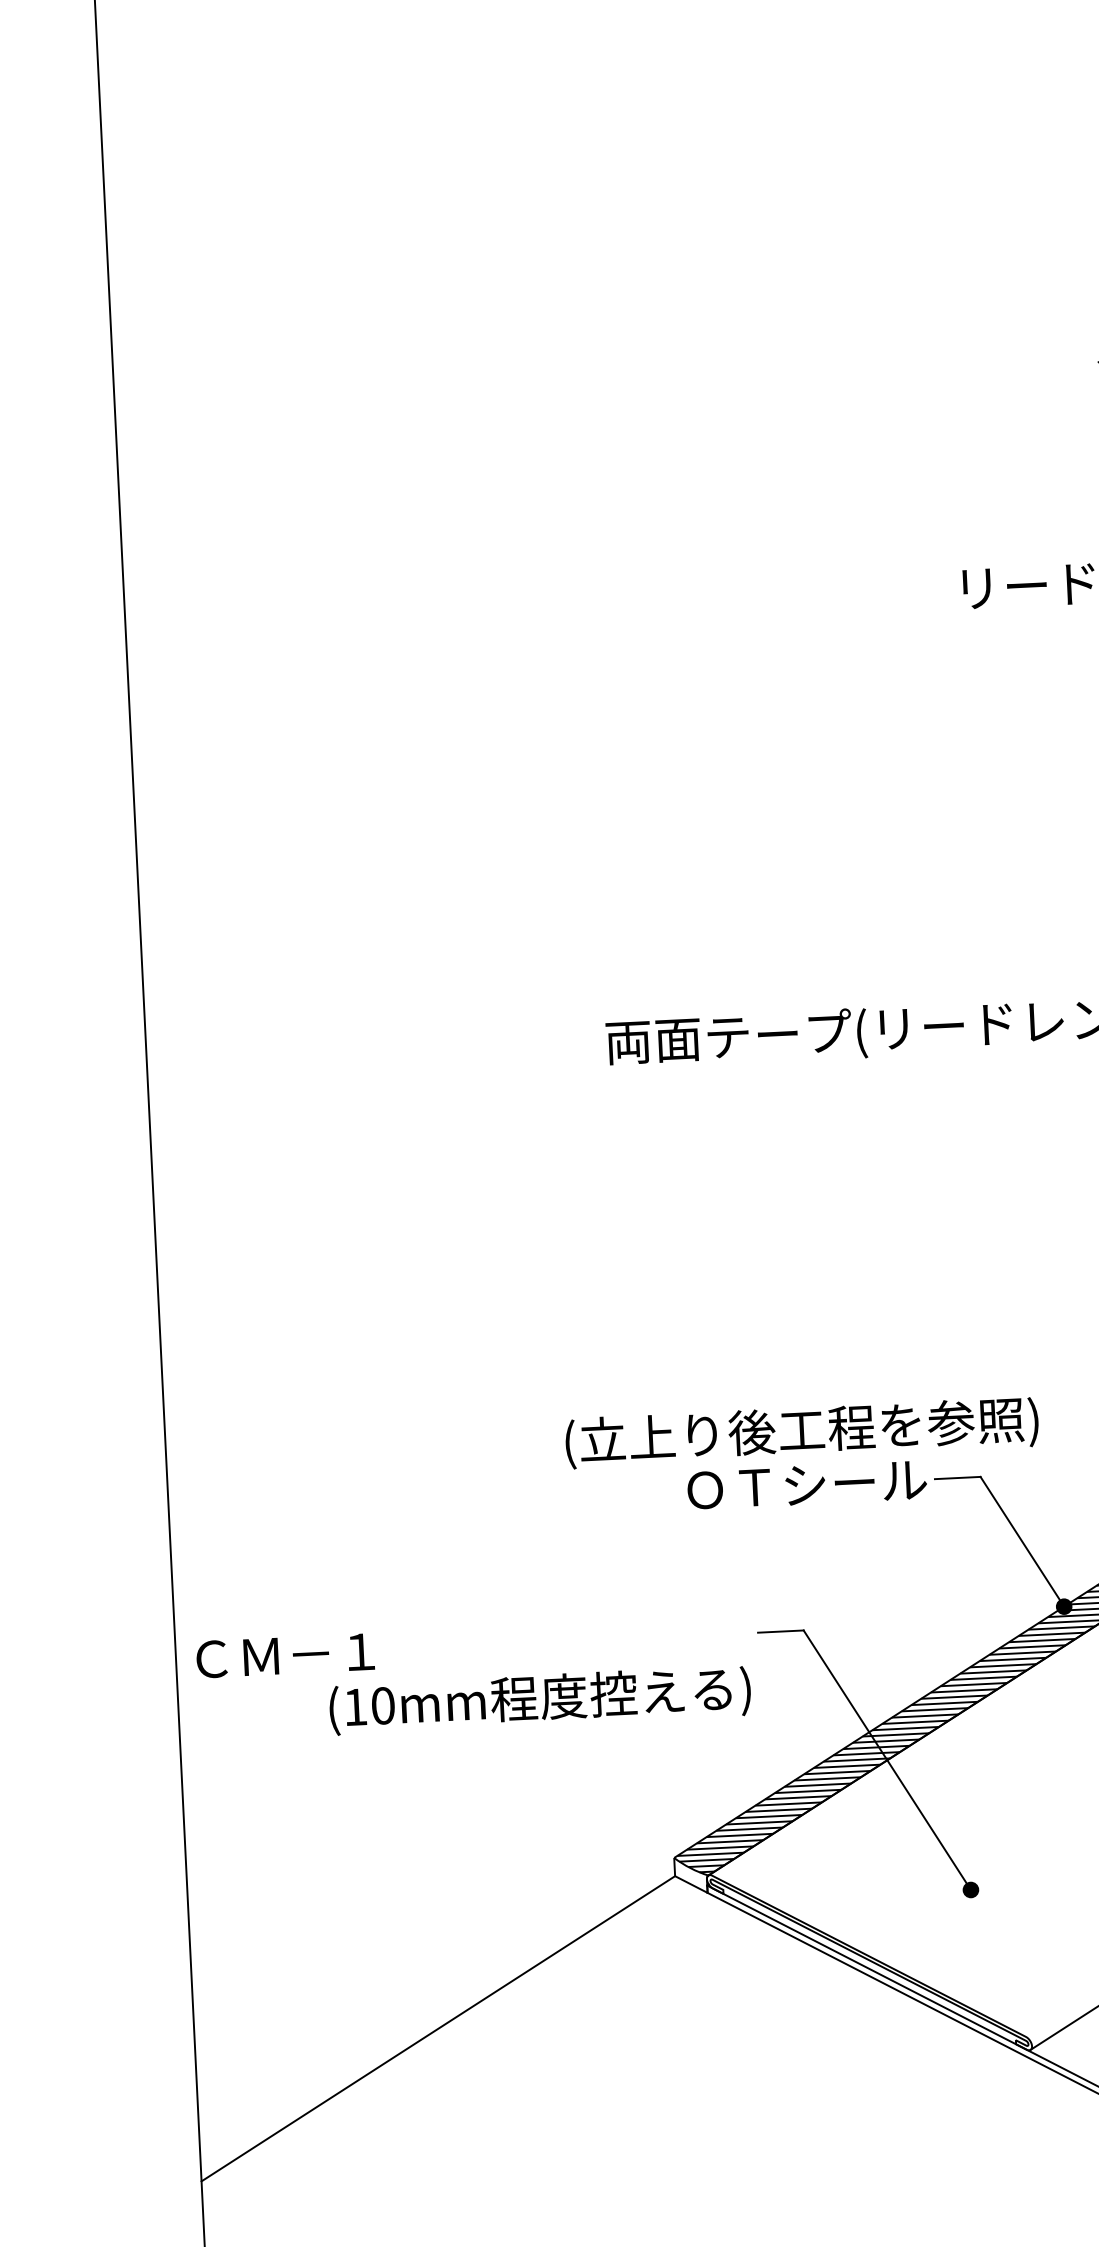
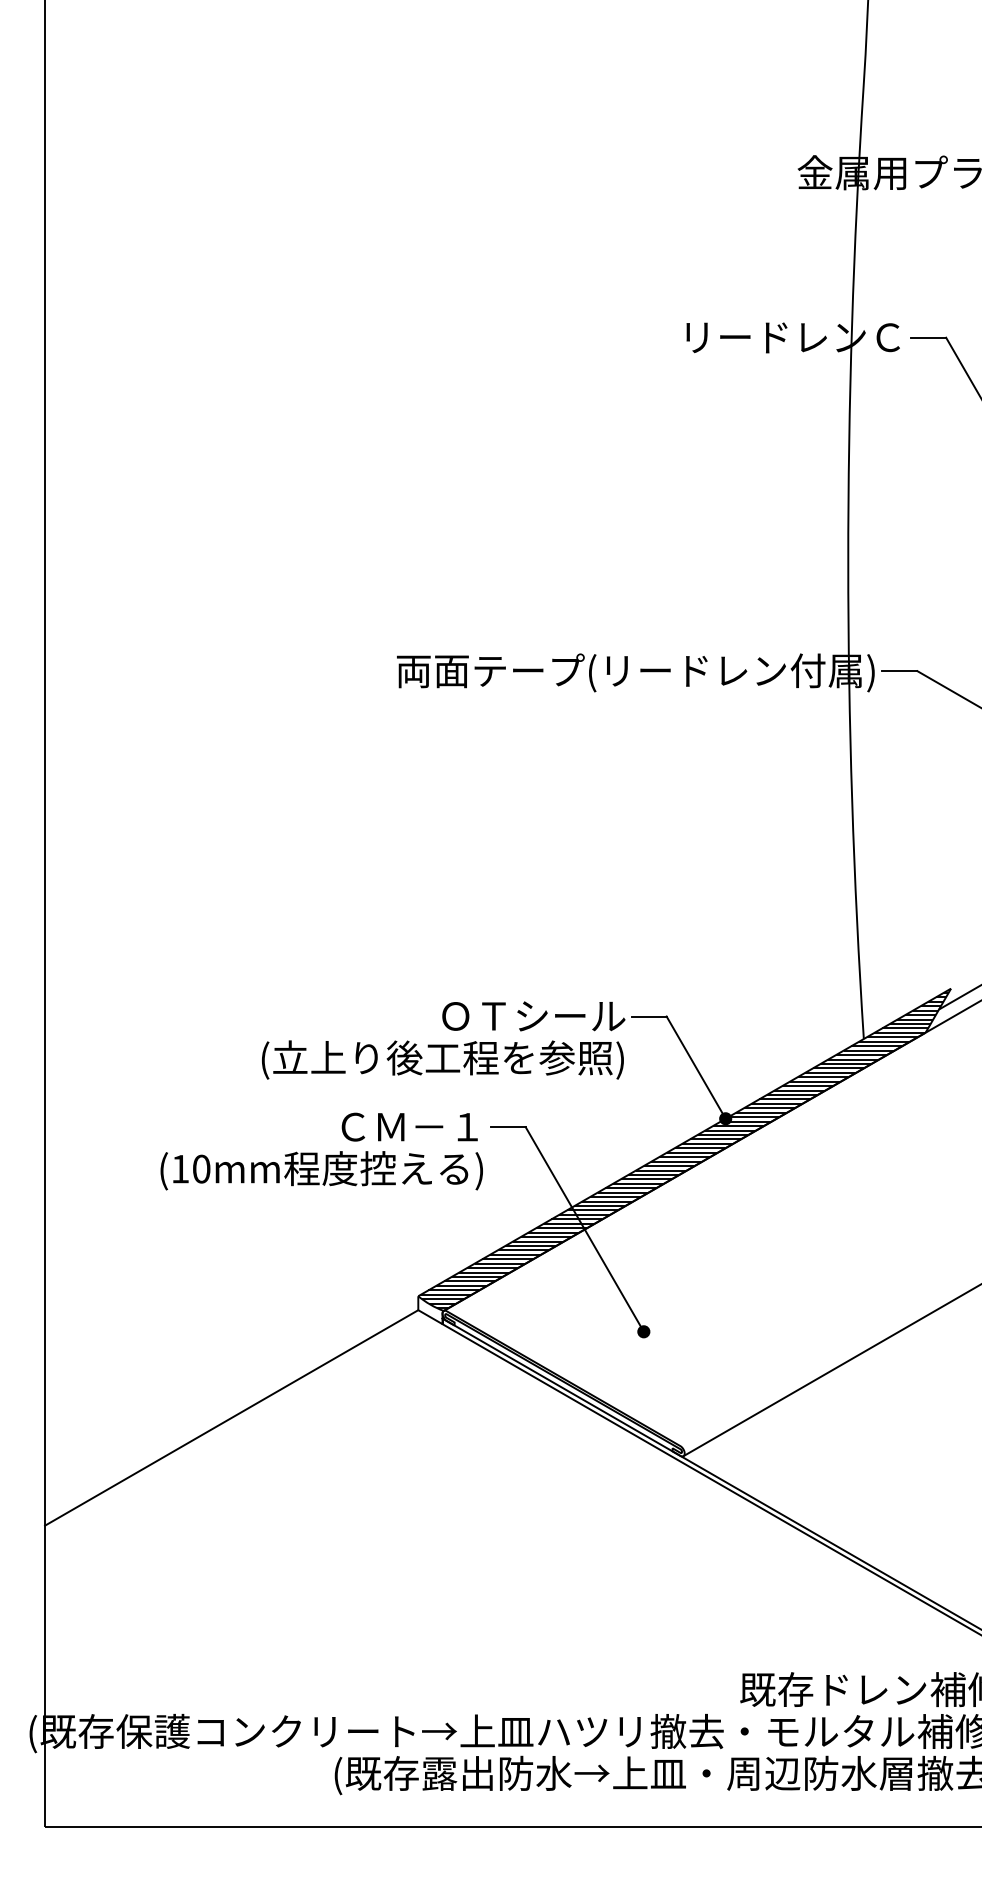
text: (801, 1432) -> (442, 1059), moved
text: (285, 1654) -> (409, 1126), moved

